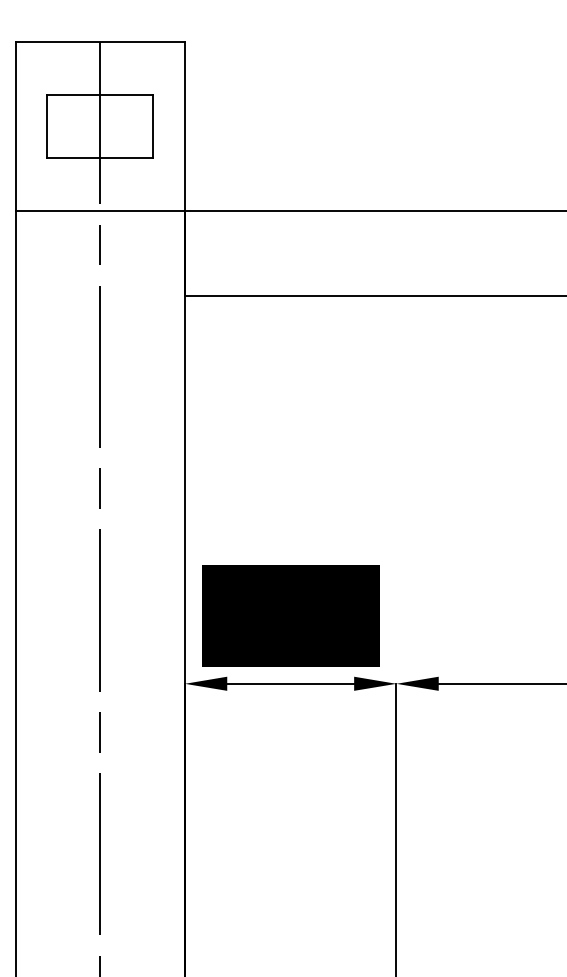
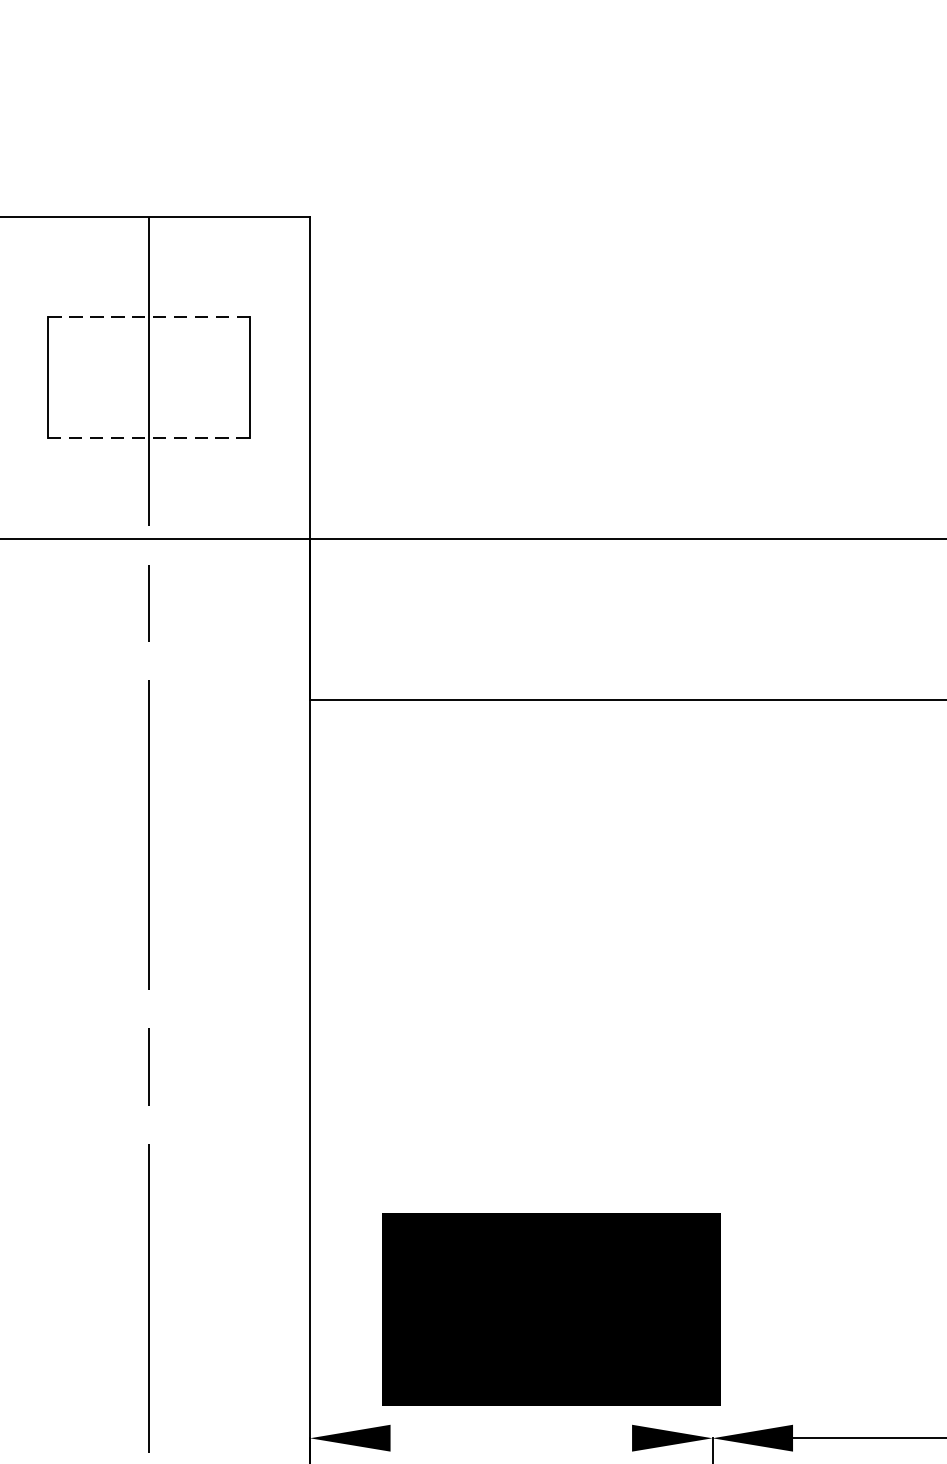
line: (100, 94) -> (149, 316), solid -> dashed
line: (100, 158) -> (149, 438), solid -> dashed
text: (290, 615) -> (550, 1308), moved
line: (290, 683) -> (510, 1437), removed

